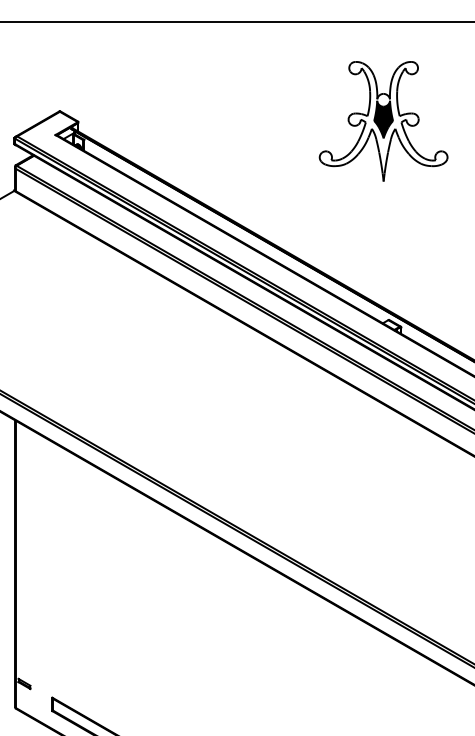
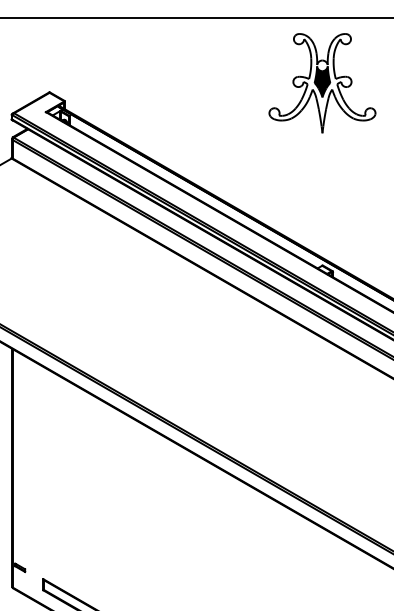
part: (383, 121) -> (322, 83), moved

